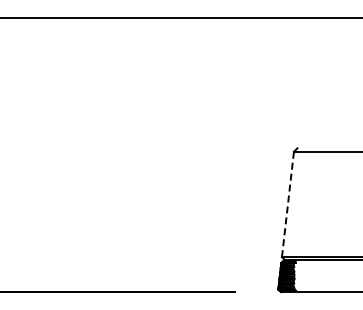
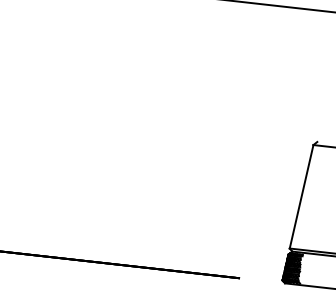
line: (287, 204) -> (301, 196), dashed -> solid

